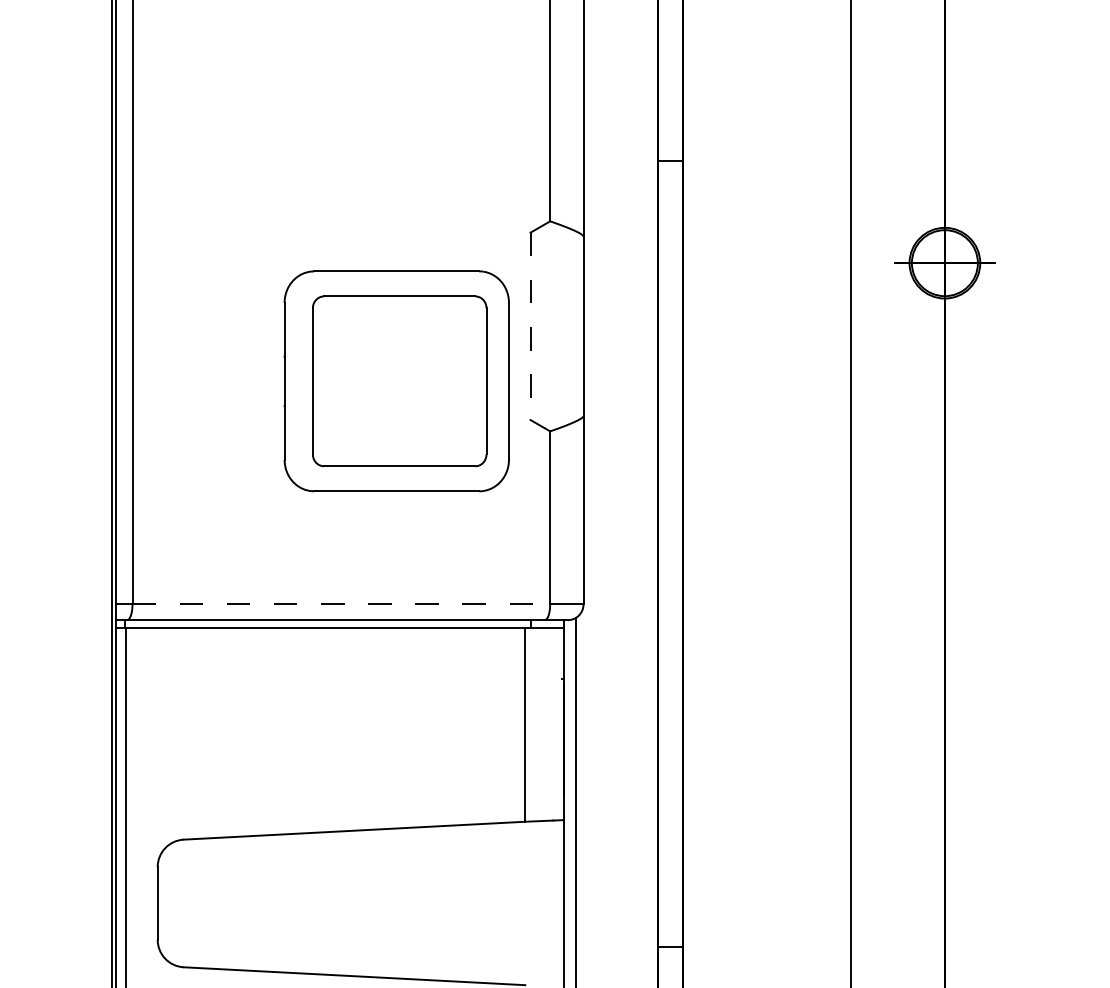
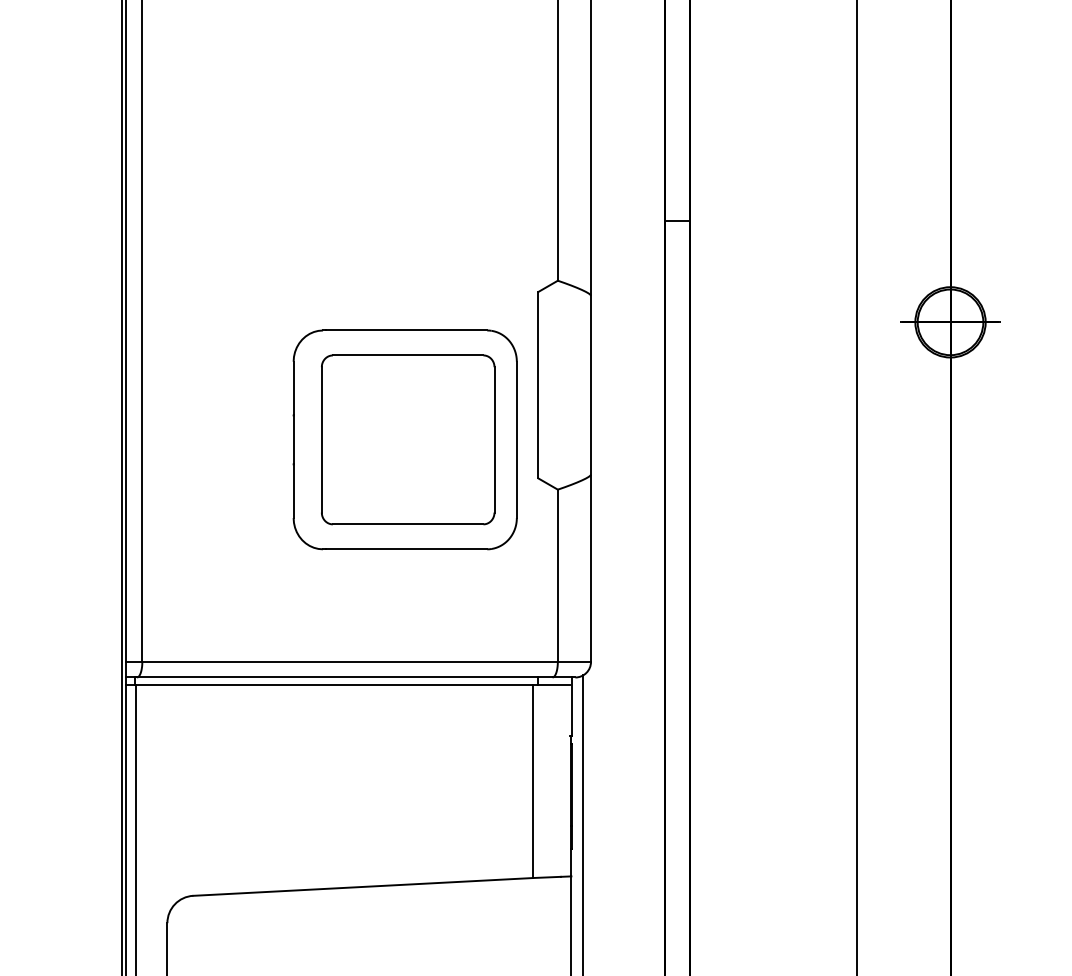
line: (530, 326) -> (538, 385), dashed -> solid
line: (341, 604) -> (350, 661), dashed -> solid

